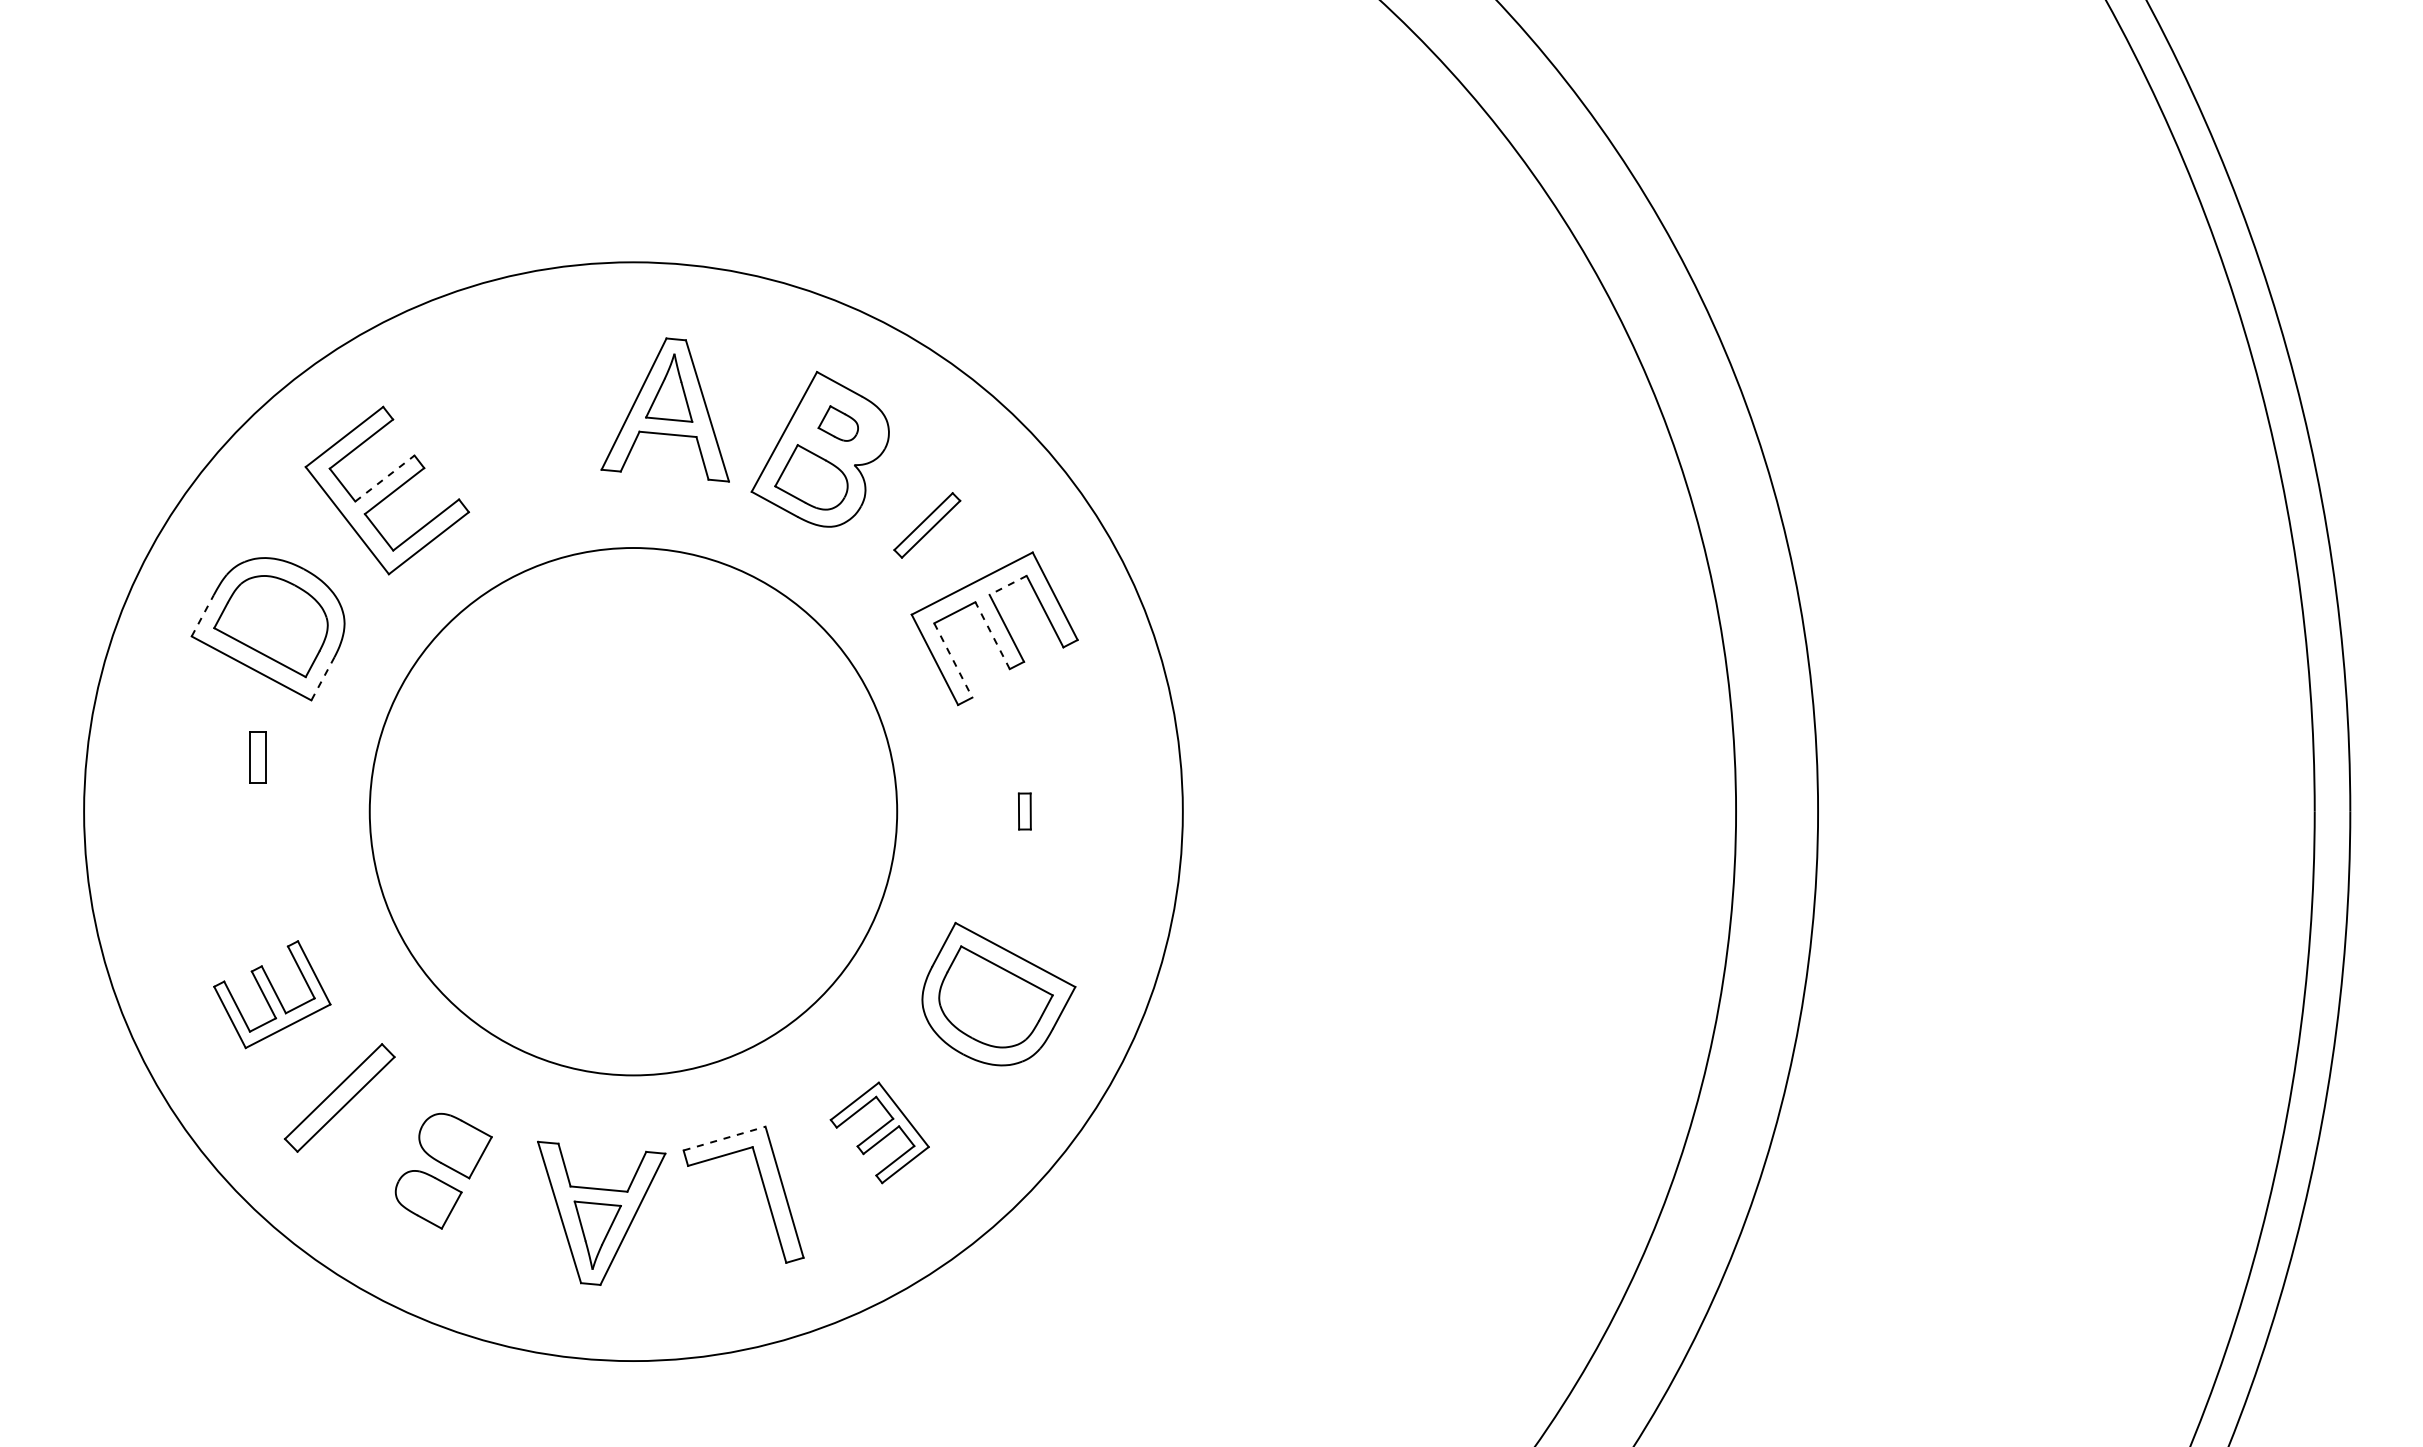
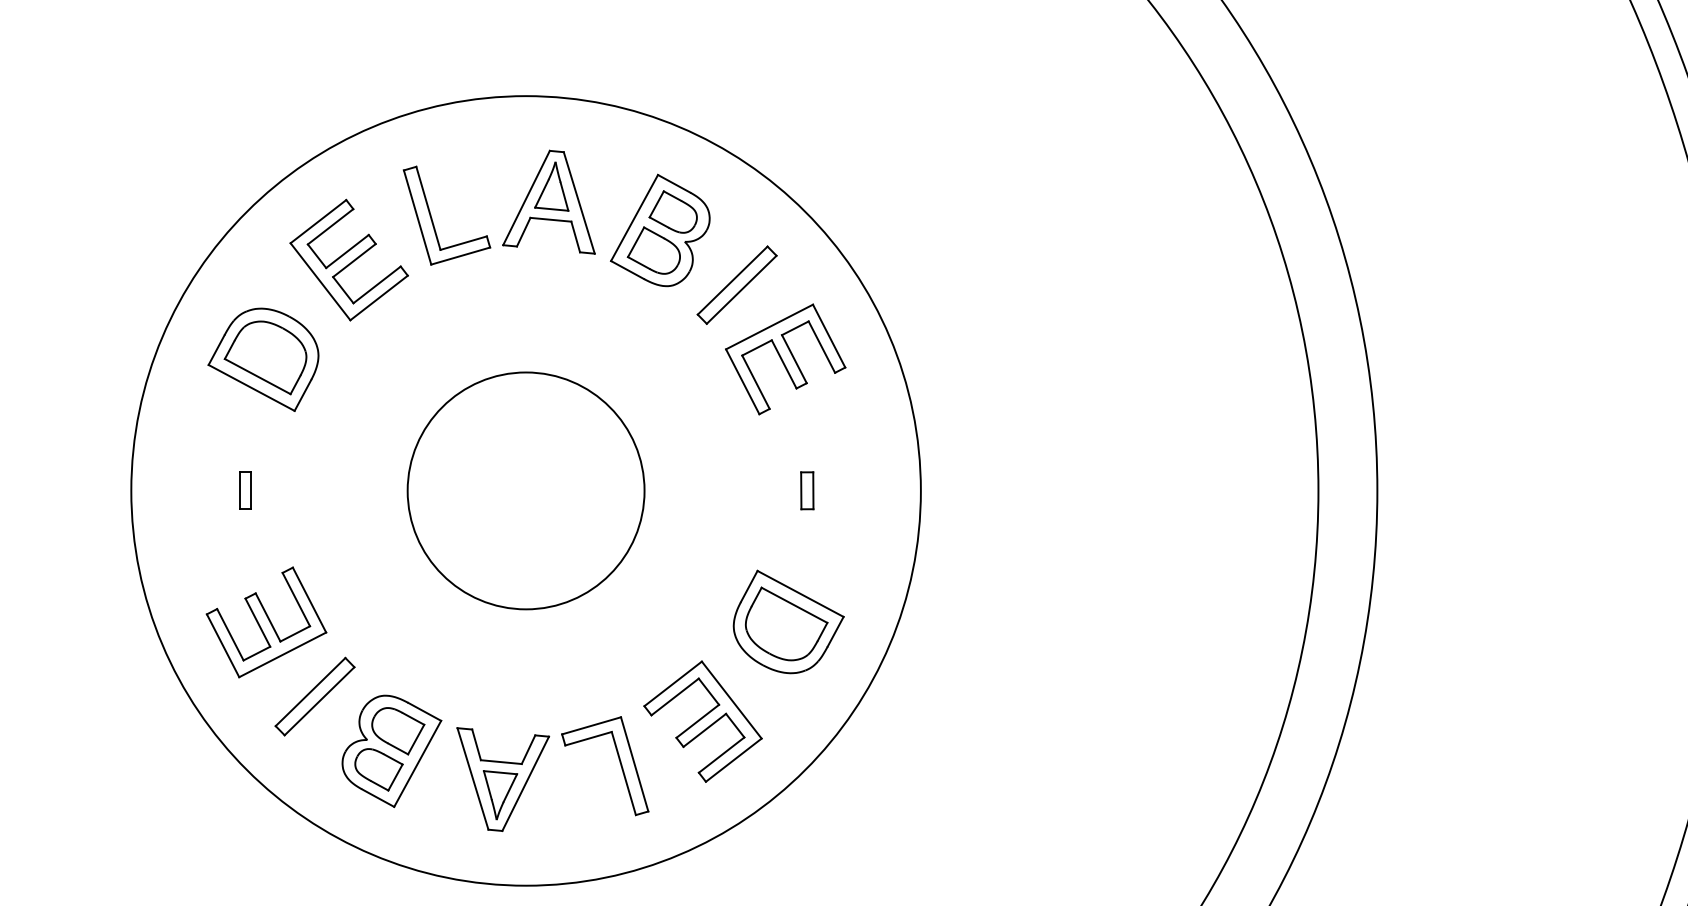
part: (838, 423) -> (673, 211), size x1.67
part: (503, 434) -> (432, 219), added
line: (385, 478) -> (347, 251), dashed -> solid
part: (927, 525) -> (737, 285), size x1.67
line: (1008, 585) -> (795, 328), dashed -> solid
line: (202, 615) -> (216, 349), dashed -> solid
line: (992, 635) -> (784, 364), dashed -> solid
line: (953, 660) -> (756, 382), dashed -> solid
line: (322, 678) -> (302, 395), dashed -> solid
part: (257, 757) -> (245, 490), moved
circle: (633, 811) -> (526, 490), size x0.62
part: (1024, 811) -> (807, 490), size x1.43
part: (272, 994) -> (266, 622), size x1.43
part: (879, 1132) -> (702, 721), size x1.67
line: (724, 1138) -> (591, 725), dashed -> solid
part: (446, 1173) -> (391, 750), added

